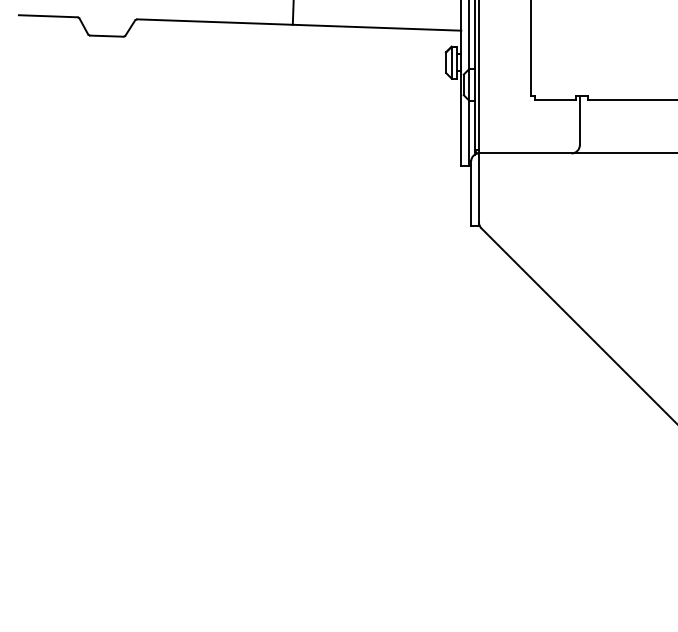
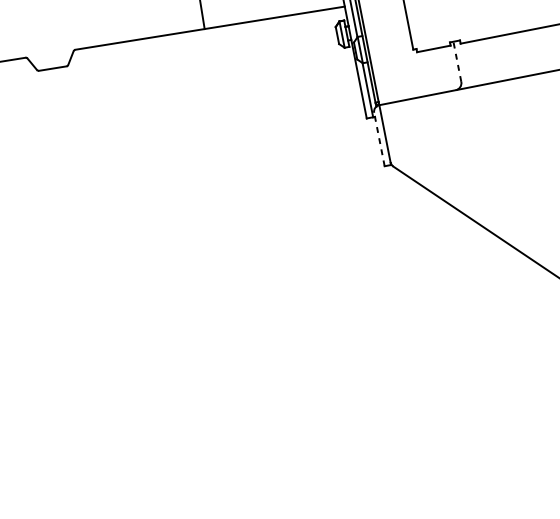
line: (579, 120) -> (457, 61), solid -> dashed
line: (471, 193) -> (379, 139), solid -> dashed

